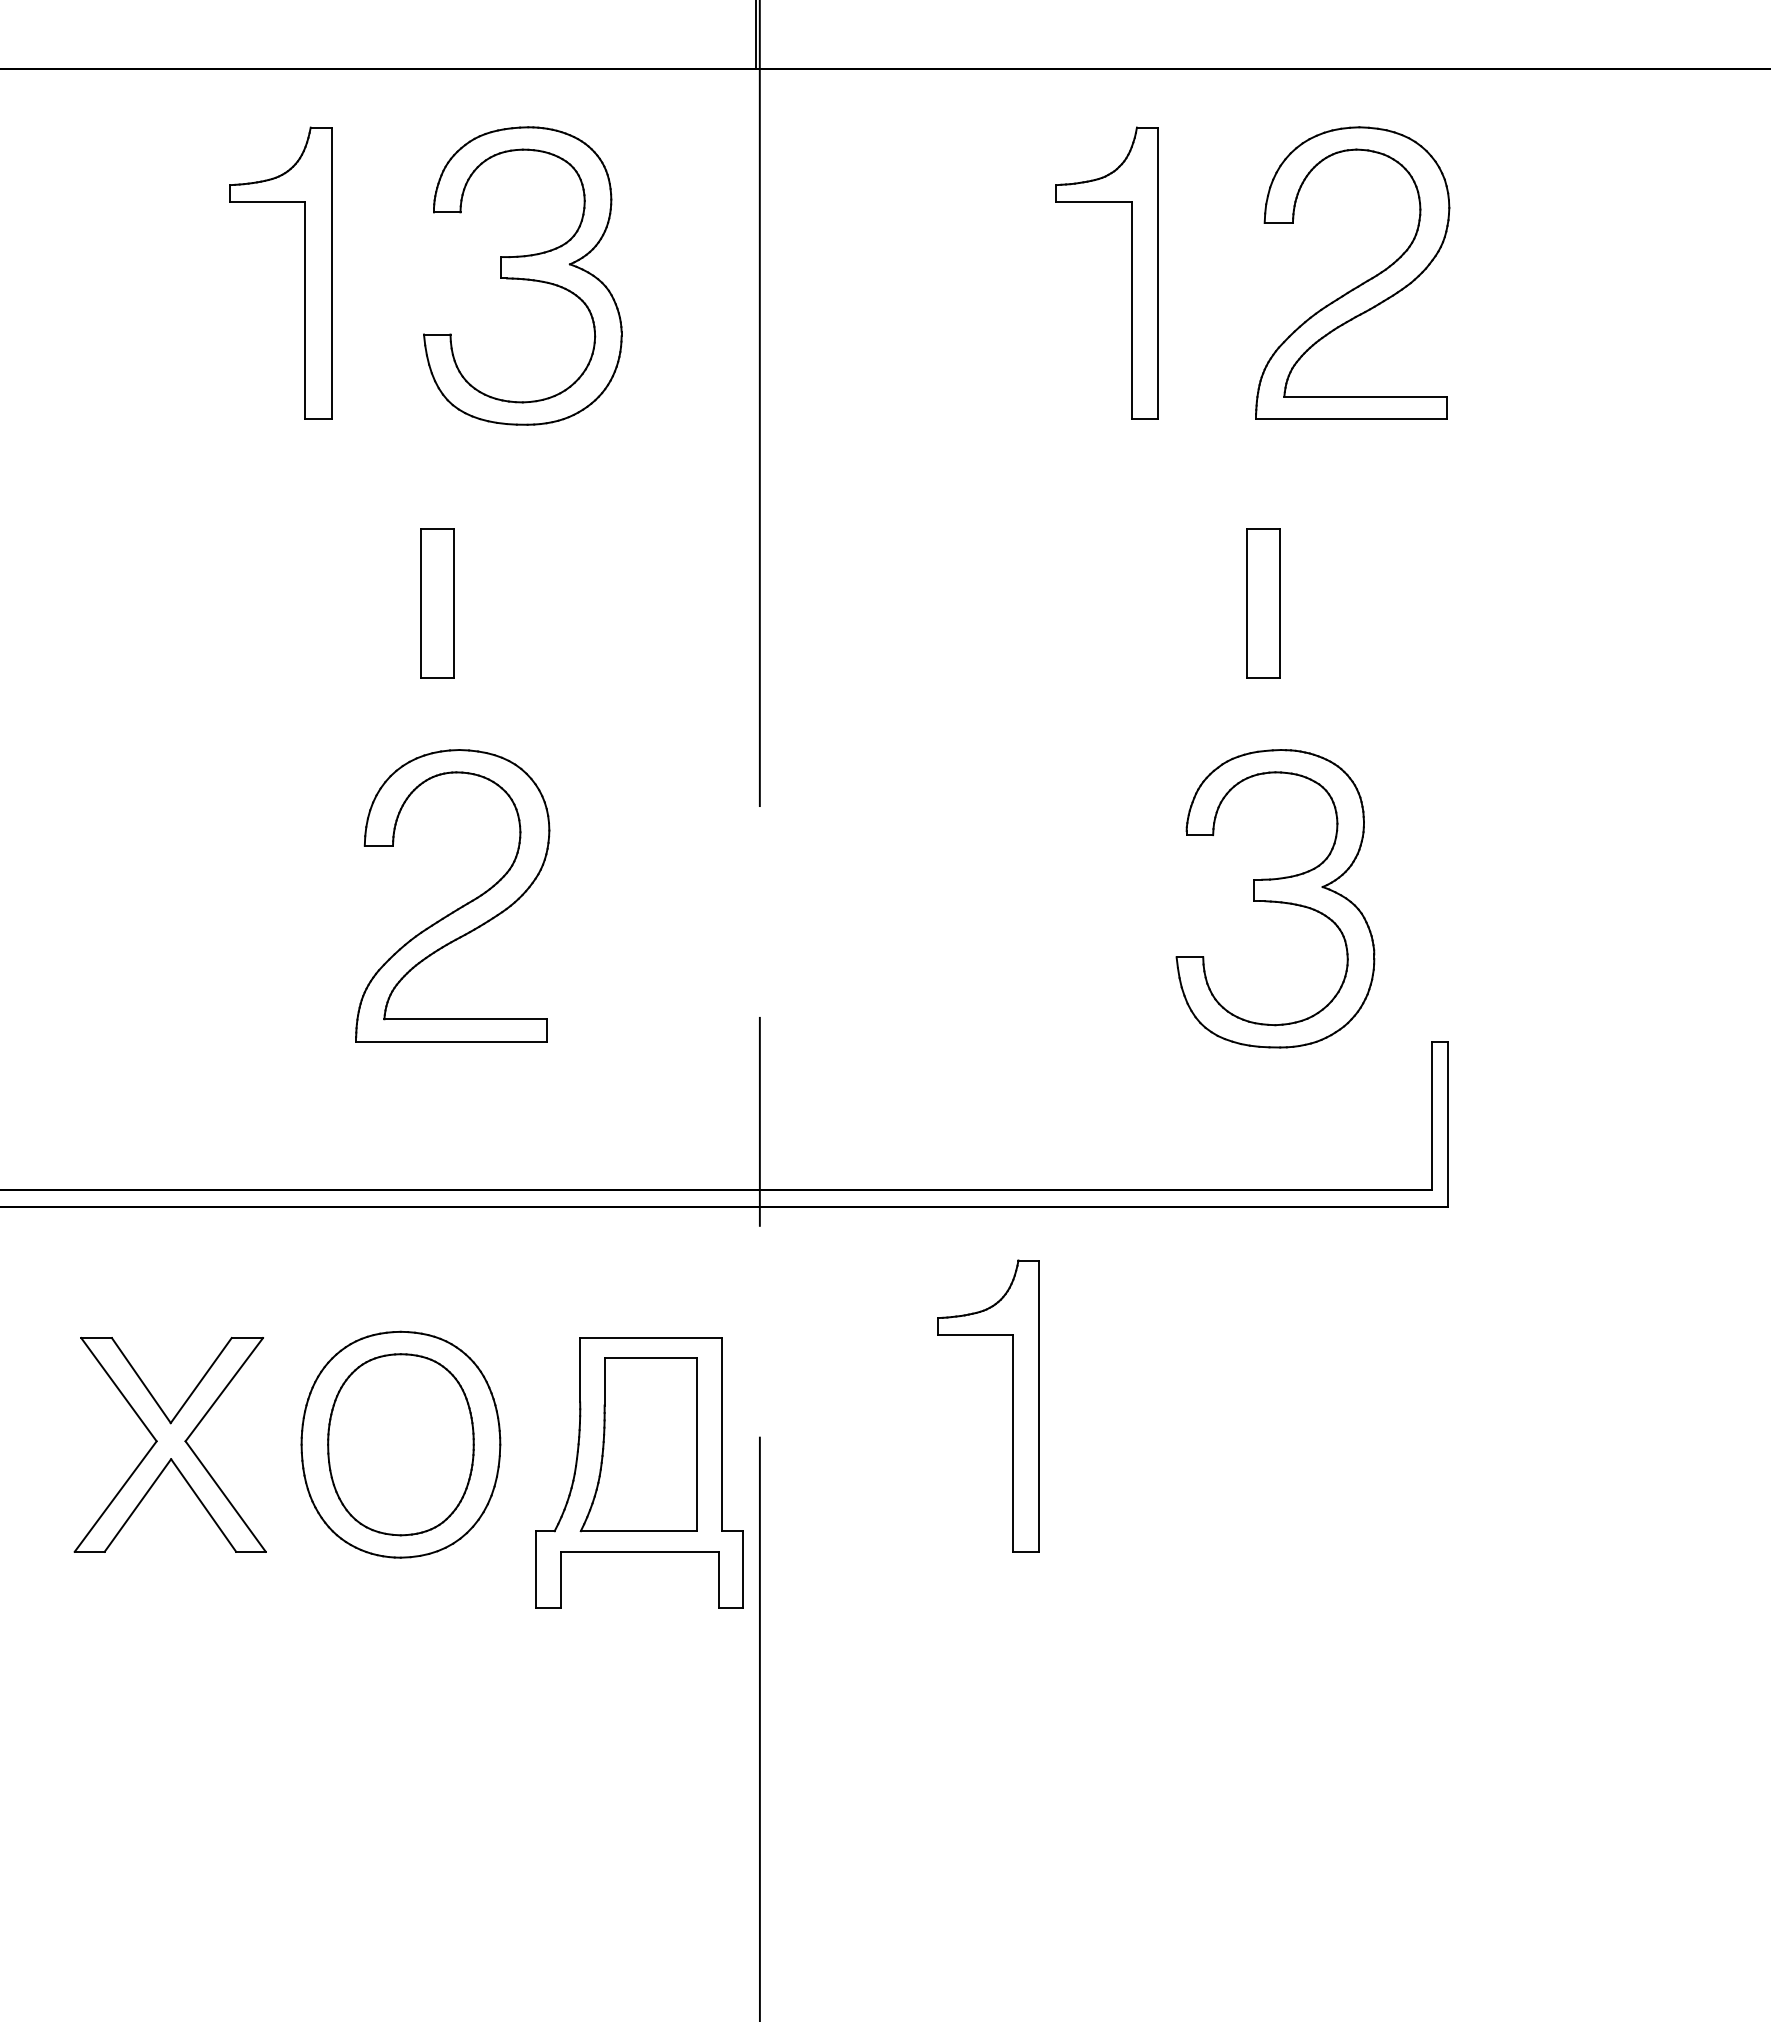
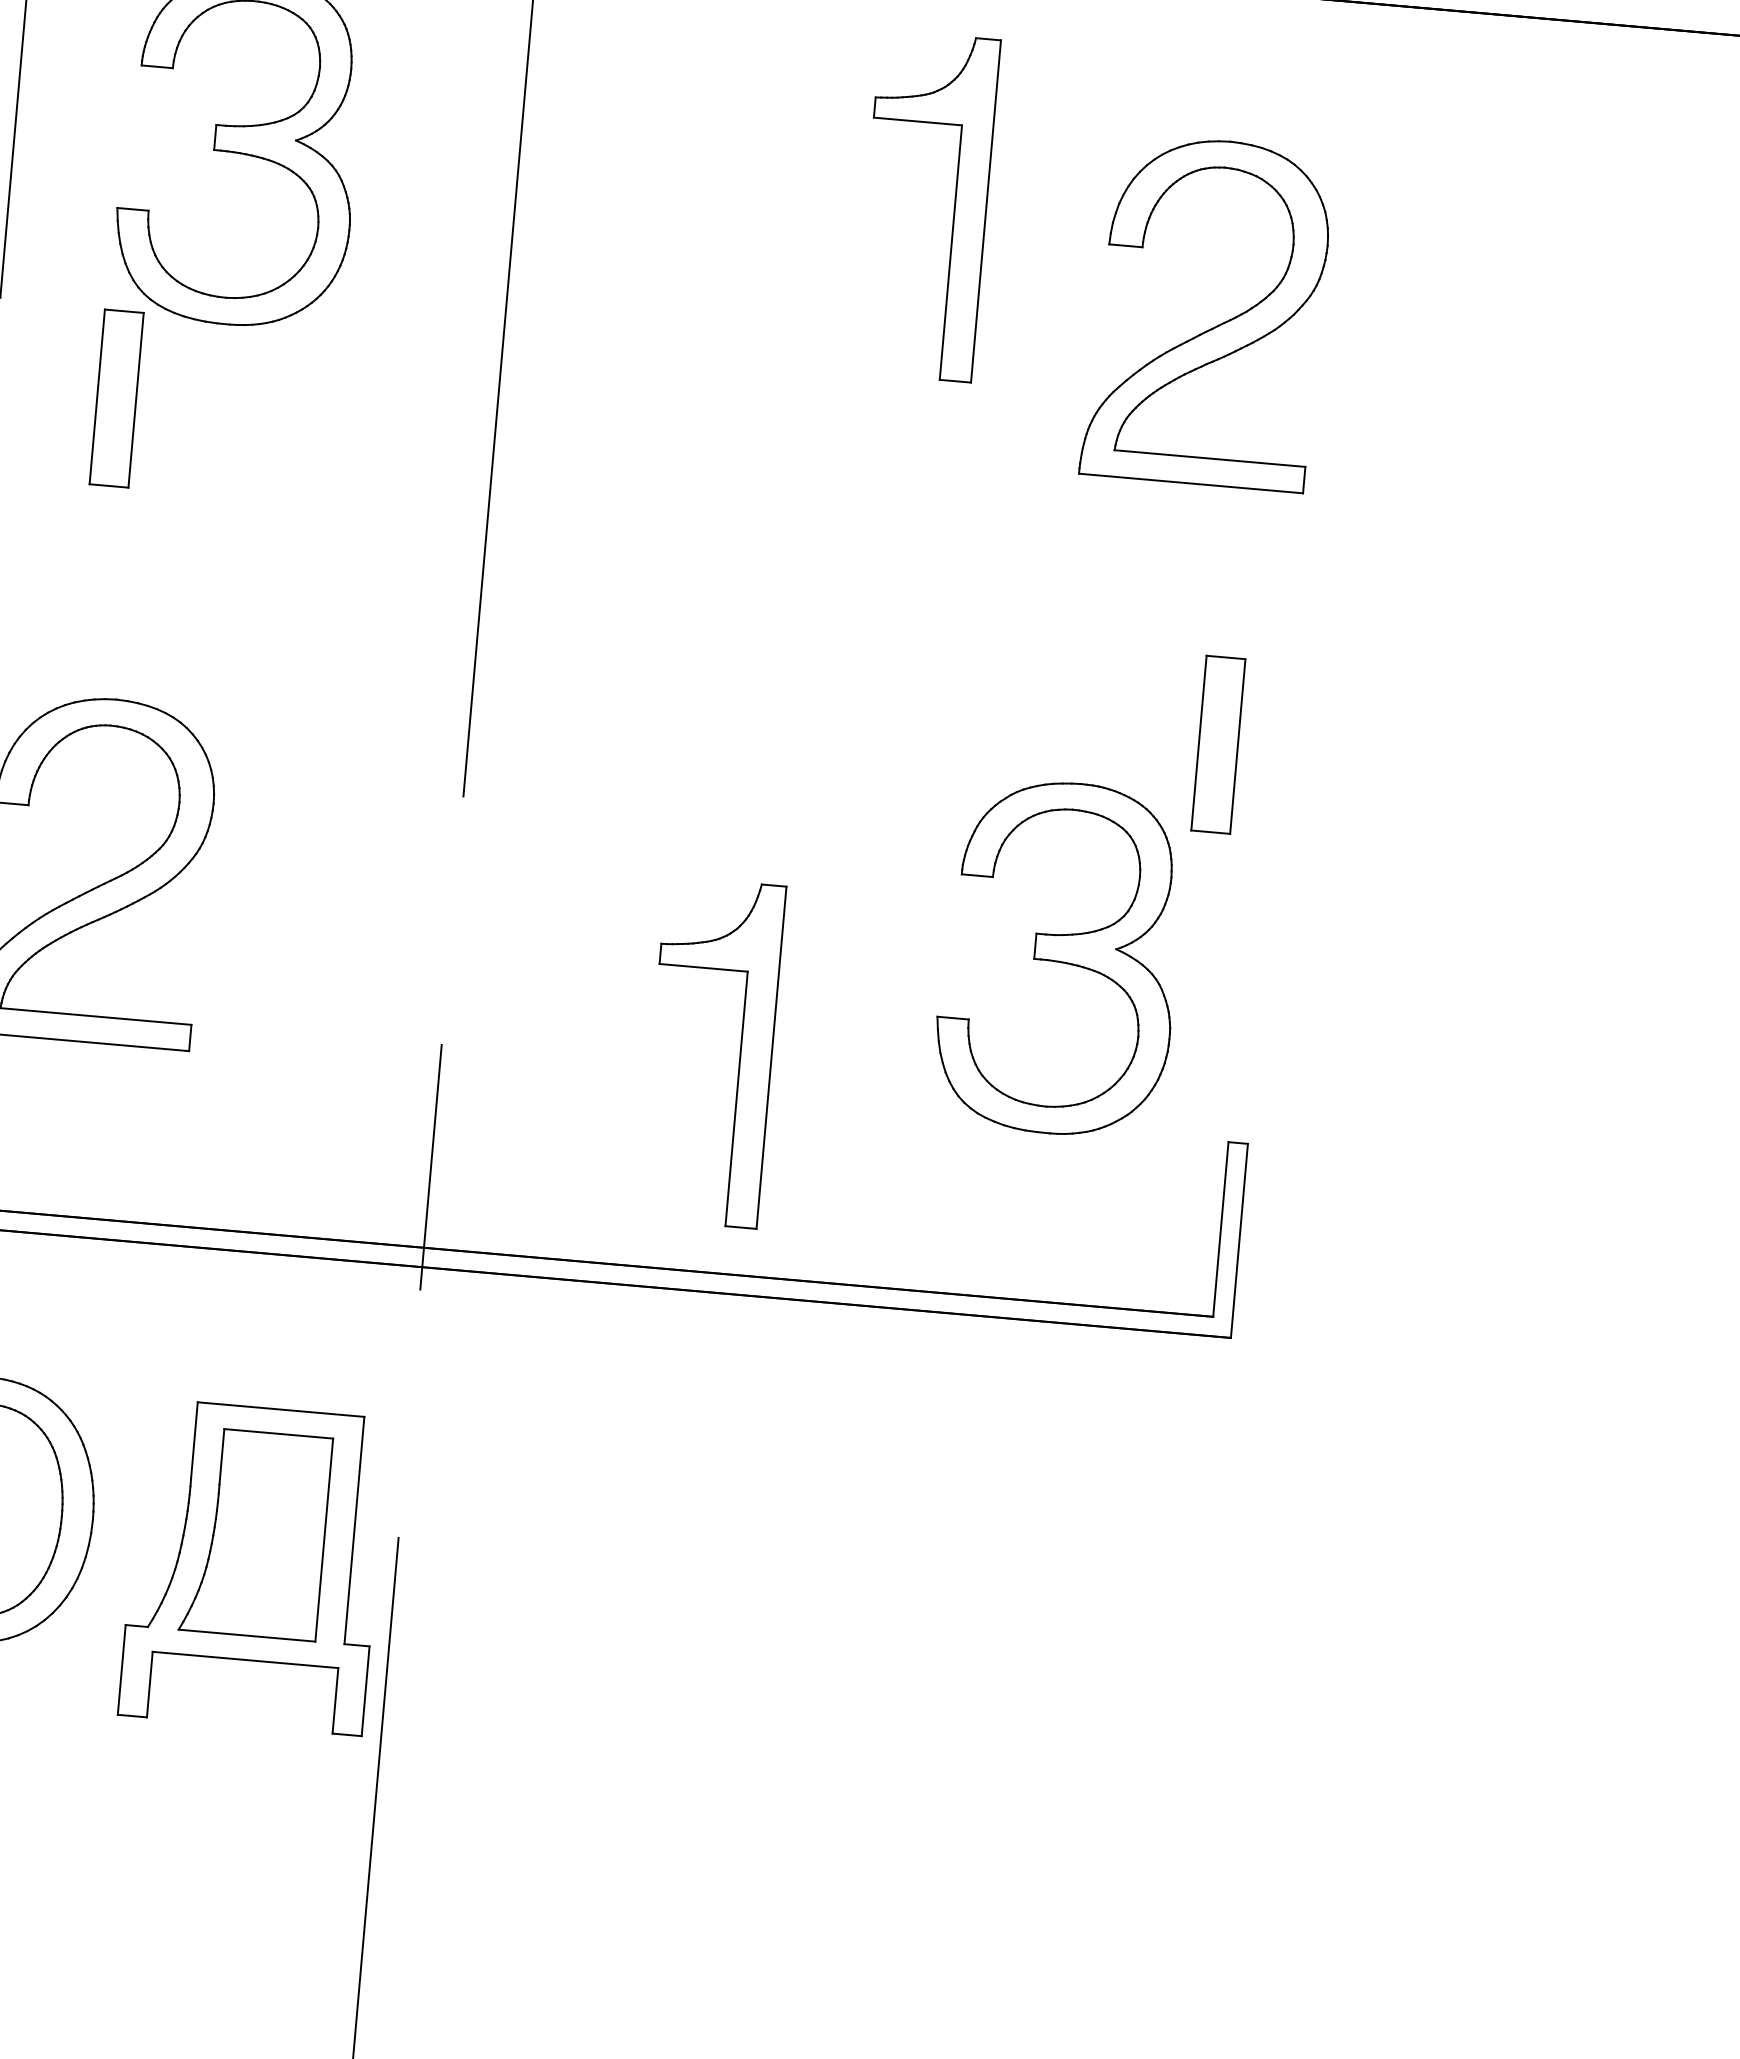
part: (1359, 284) -> (1214, 326), moved
part: (437, 603) -> (116, 398), moved
part: (1263, 603) -> (1217, 744), moved
part: (1012, 1405) -> (739, 1054), moved

